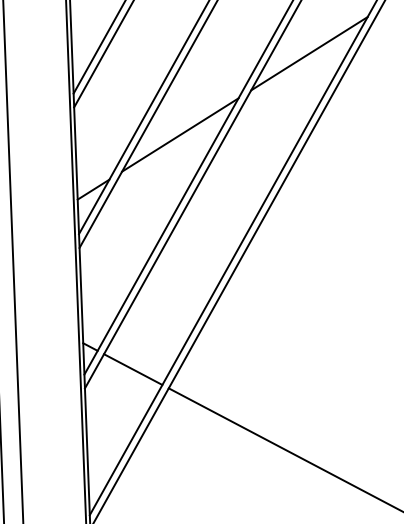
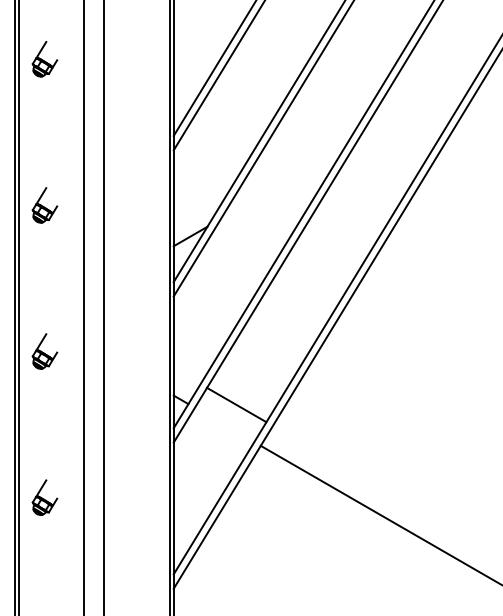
line: (309, 53) -> (420, 103), removed
line: (179, 135) -> (282, 183), removed
line: (133, 369) -> (236, 404), moved

